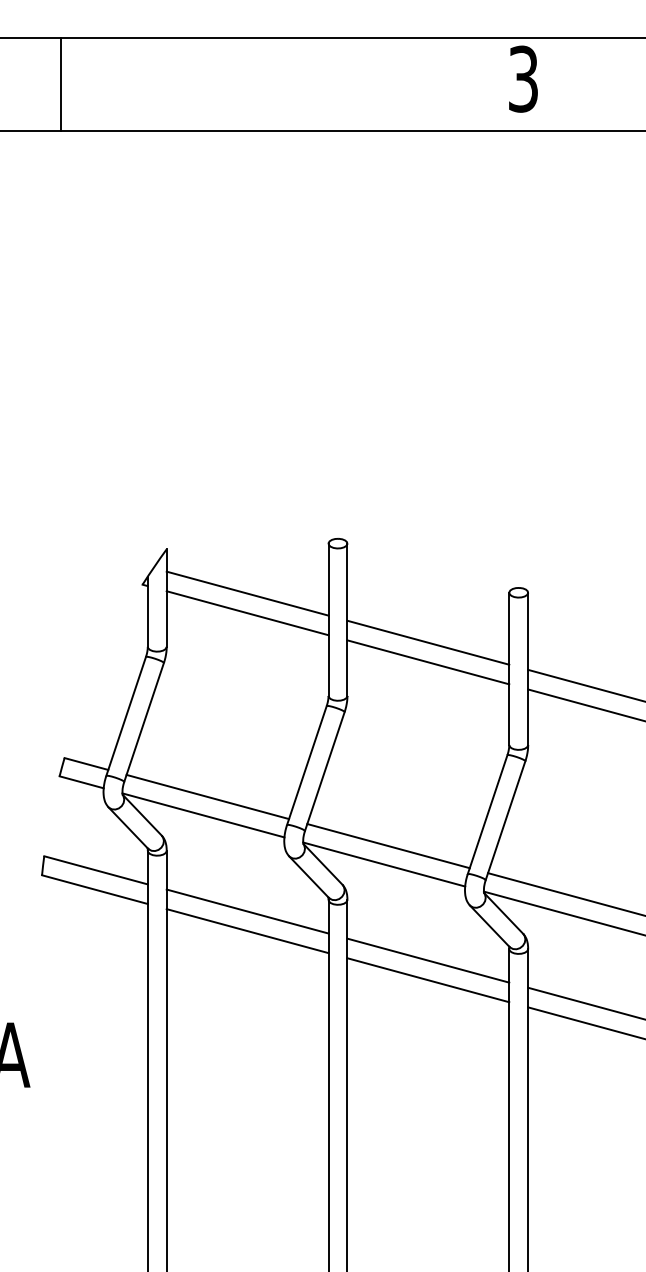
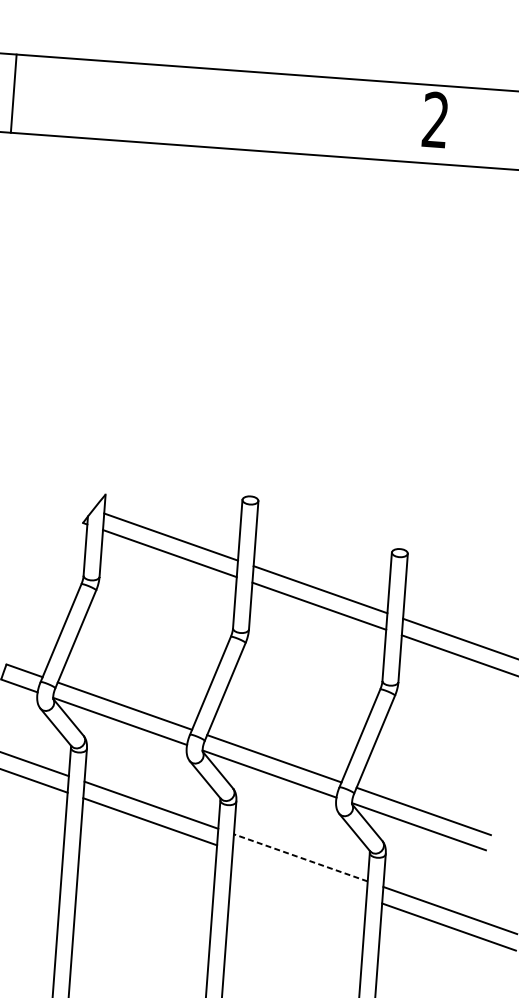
text: (523, 78) -> (435, 119), 3 -> 2
line: (60, 84) -> (13, 93), moved
line: (428, 960) -> (300, 857), solid -> dashed
line: (428, 980) -> (299, 874), removed

